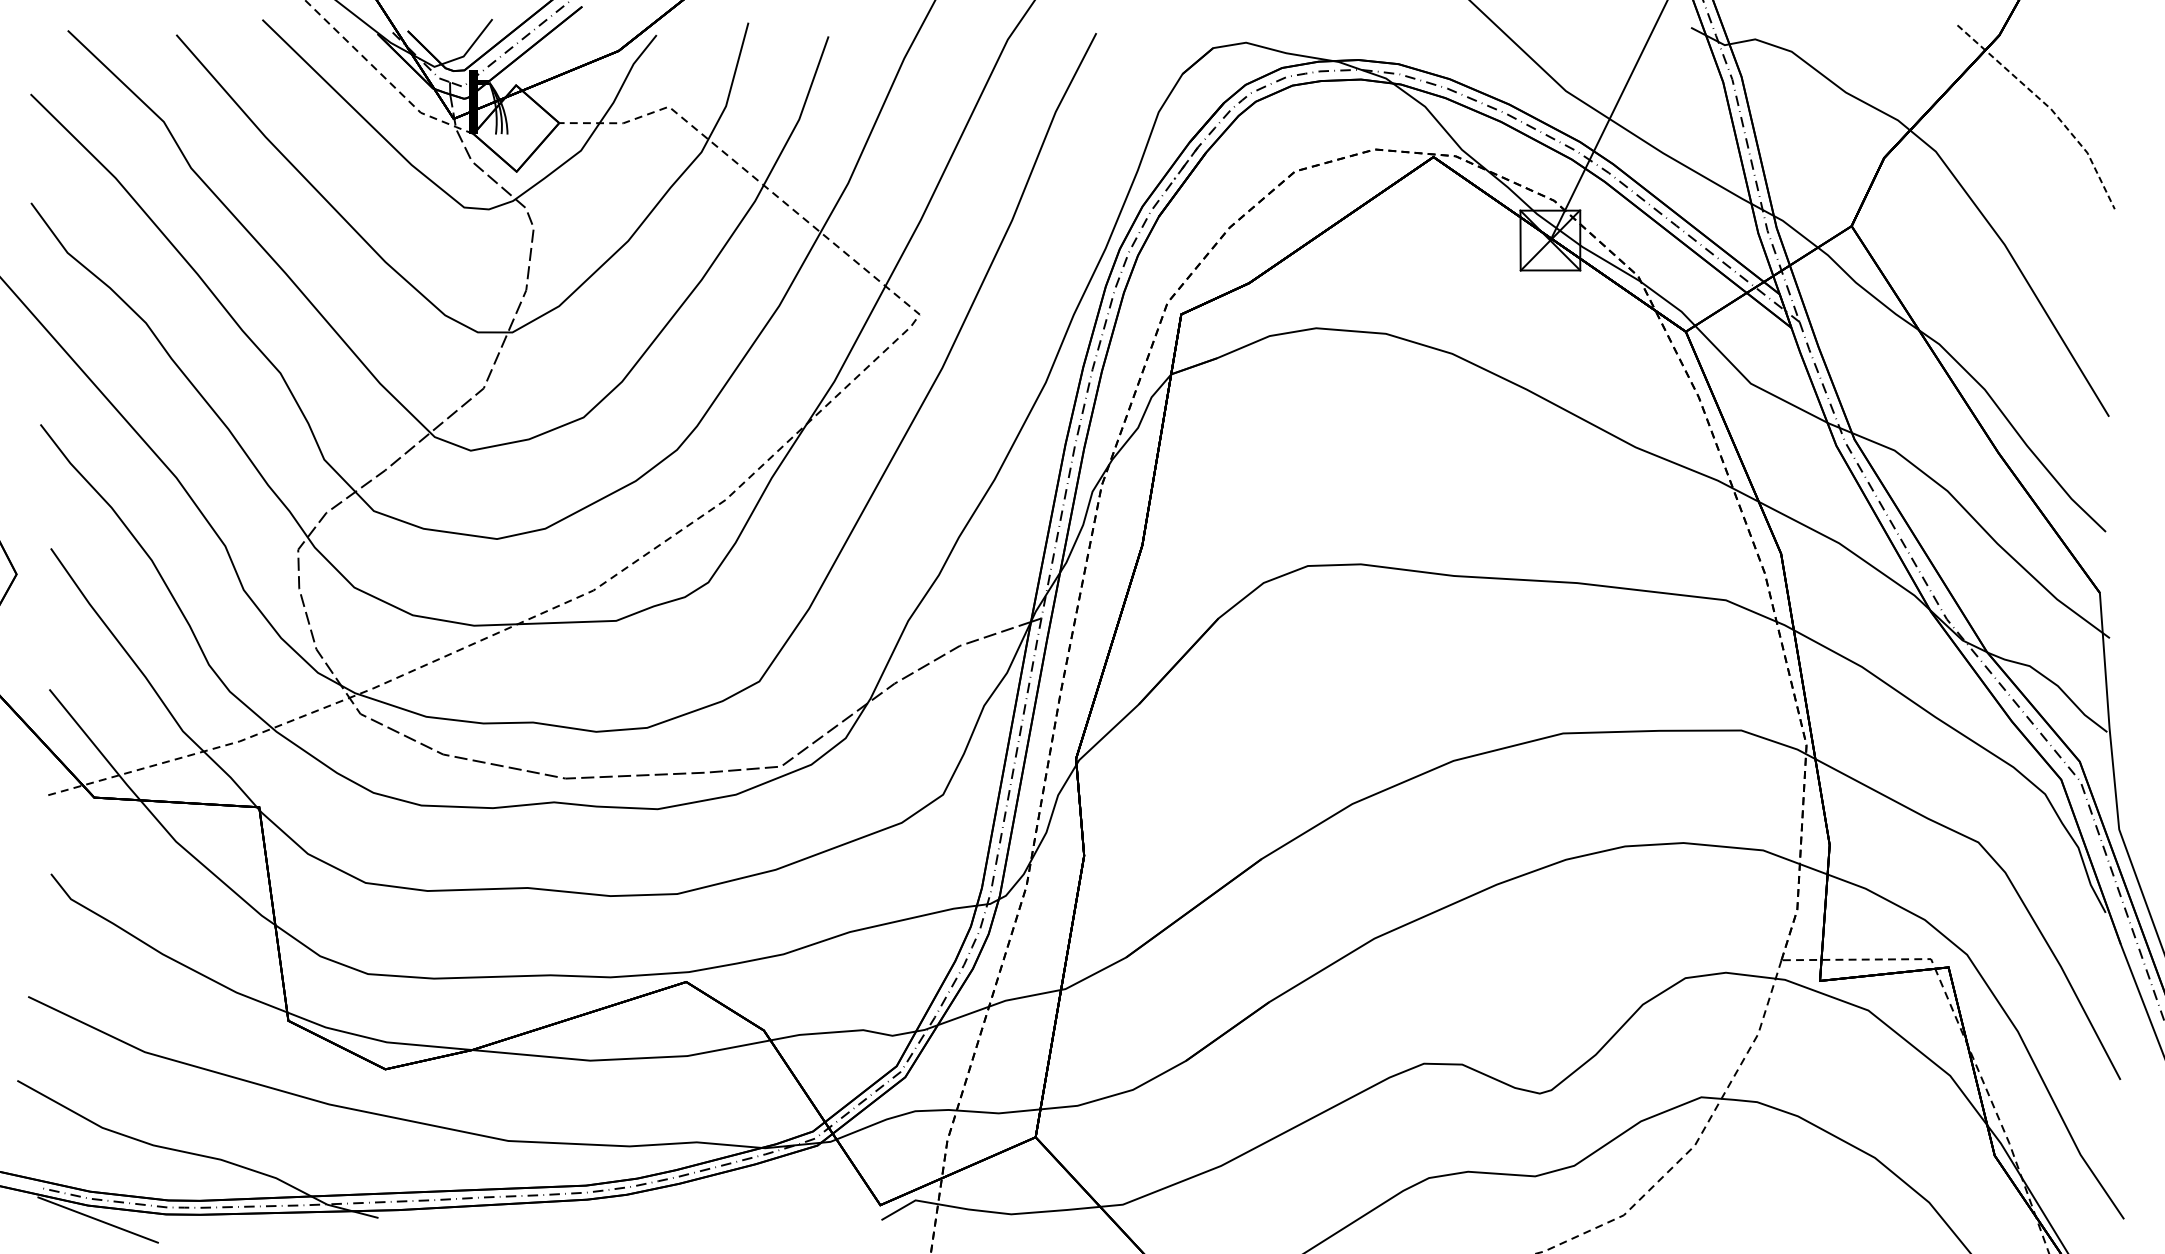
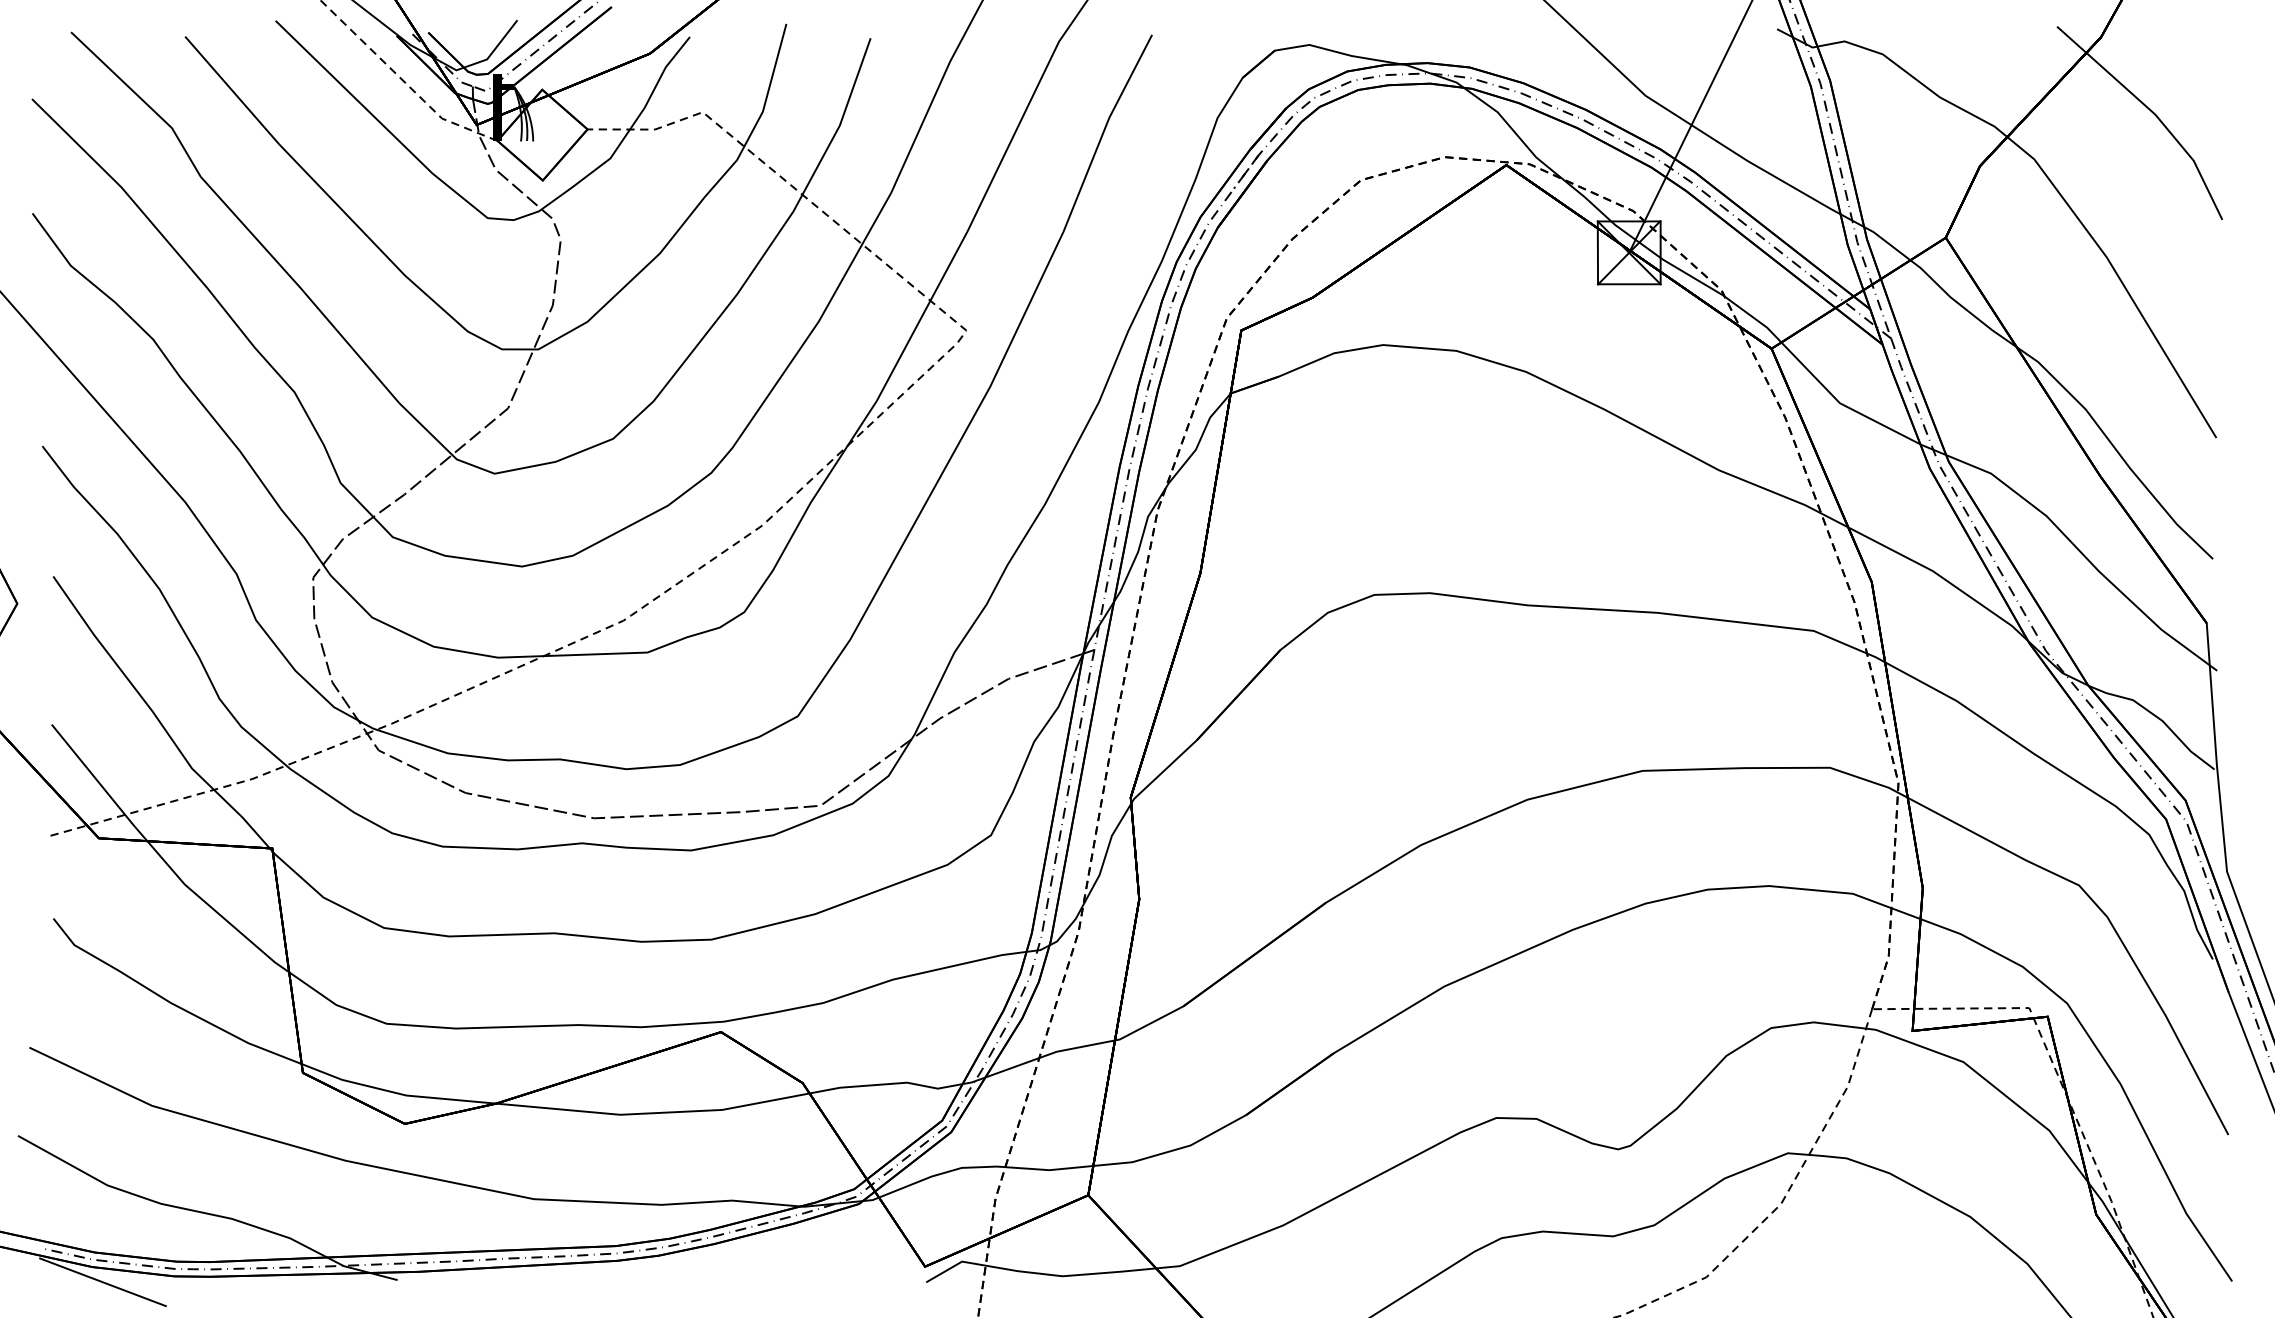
line: (2049, 107) -> (2153, 113), dashed -> solid

